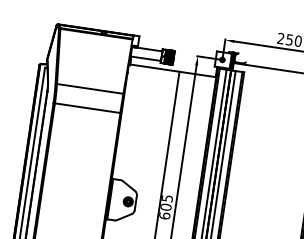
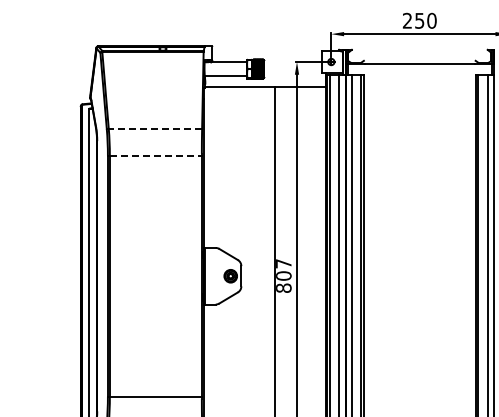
line: (90, 88) -> (155, 128), solid -> dashed
line: (87, 108) -> (155, 155), solid -> dashed
text: (165, 206) -> (283, 275), 605 -> 807

